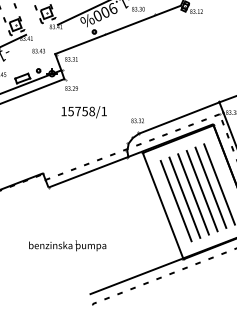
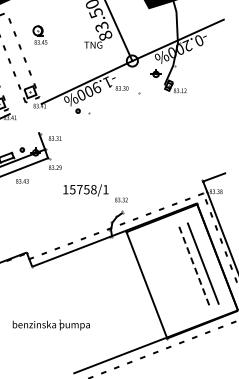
line: (117, 29) -> (101, 108), removed
text: (38, 51) -> (22, 181), moved
text: (83, 112) -> (85, 190), moved
line: (178, 117) -> (162, 196), removed
line: (210, 187) -> (194, 266), solid -> dashed
line: (201, 191) -> (185, 270), removed
line: (192, 194) -> (176, 273), removed
line: (184, 197) -> (168, 276), removed
line: (175, 201) -> (159, 280), removed

